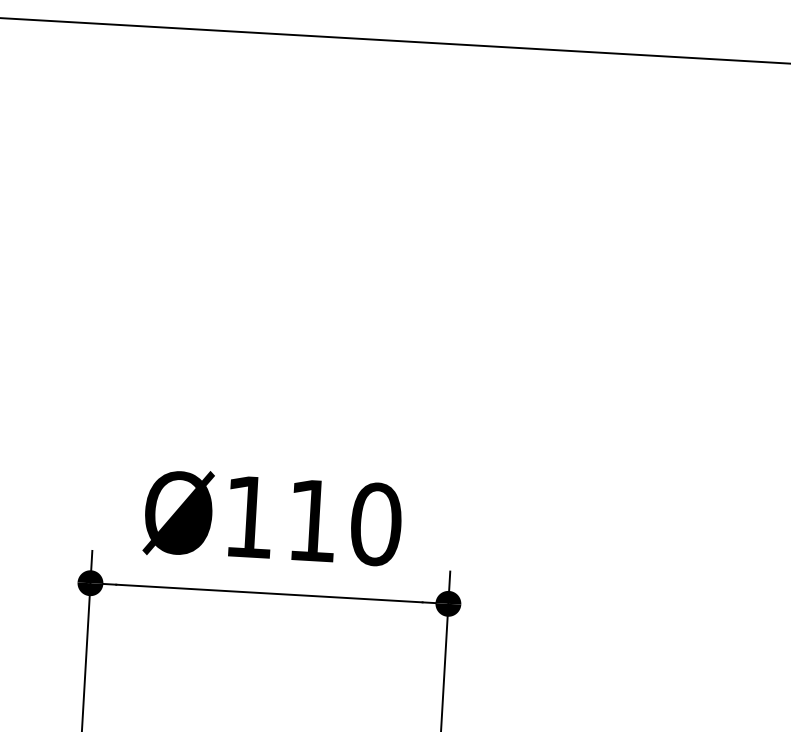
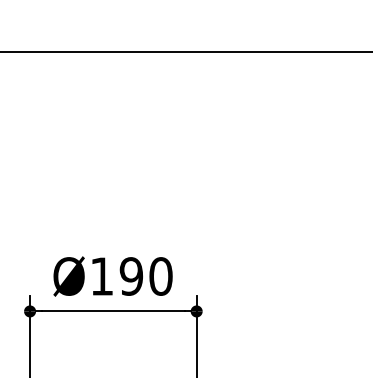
text: (312, 520) -> (131, 276), Ø110 -> Ø190

